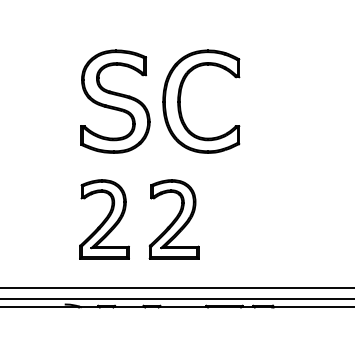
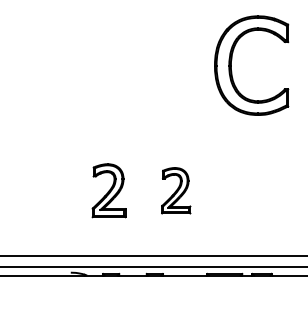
part: (181, 95) -> (232, 59), moved
part: (115, 101) -> (119, 77), removed
part: (104, 219) -> (109, 190), size x0.7
part: (173, 219) -> (175, 190), size x0.6

